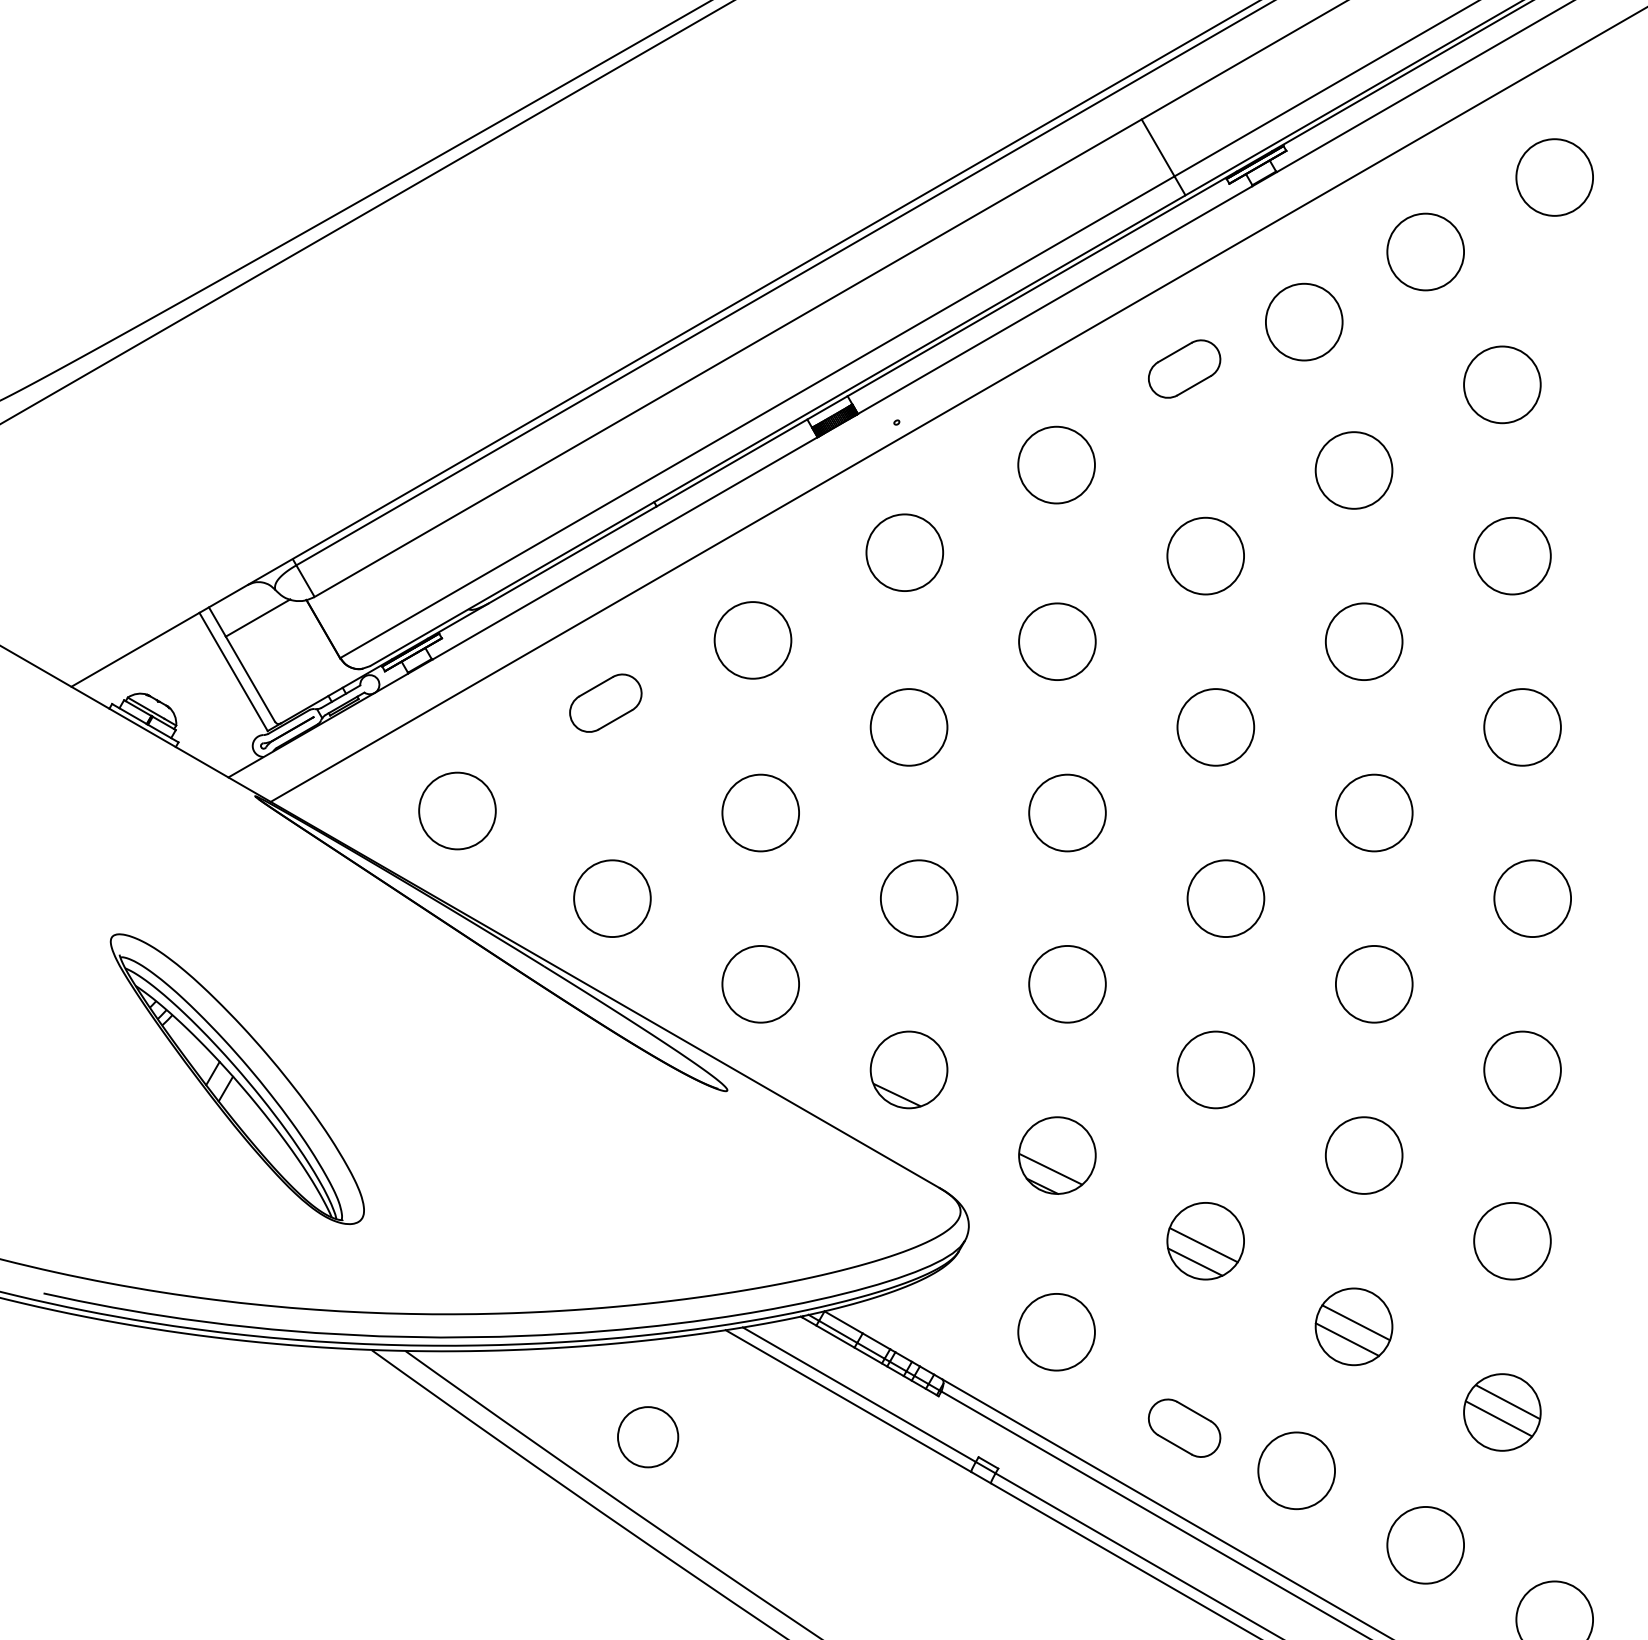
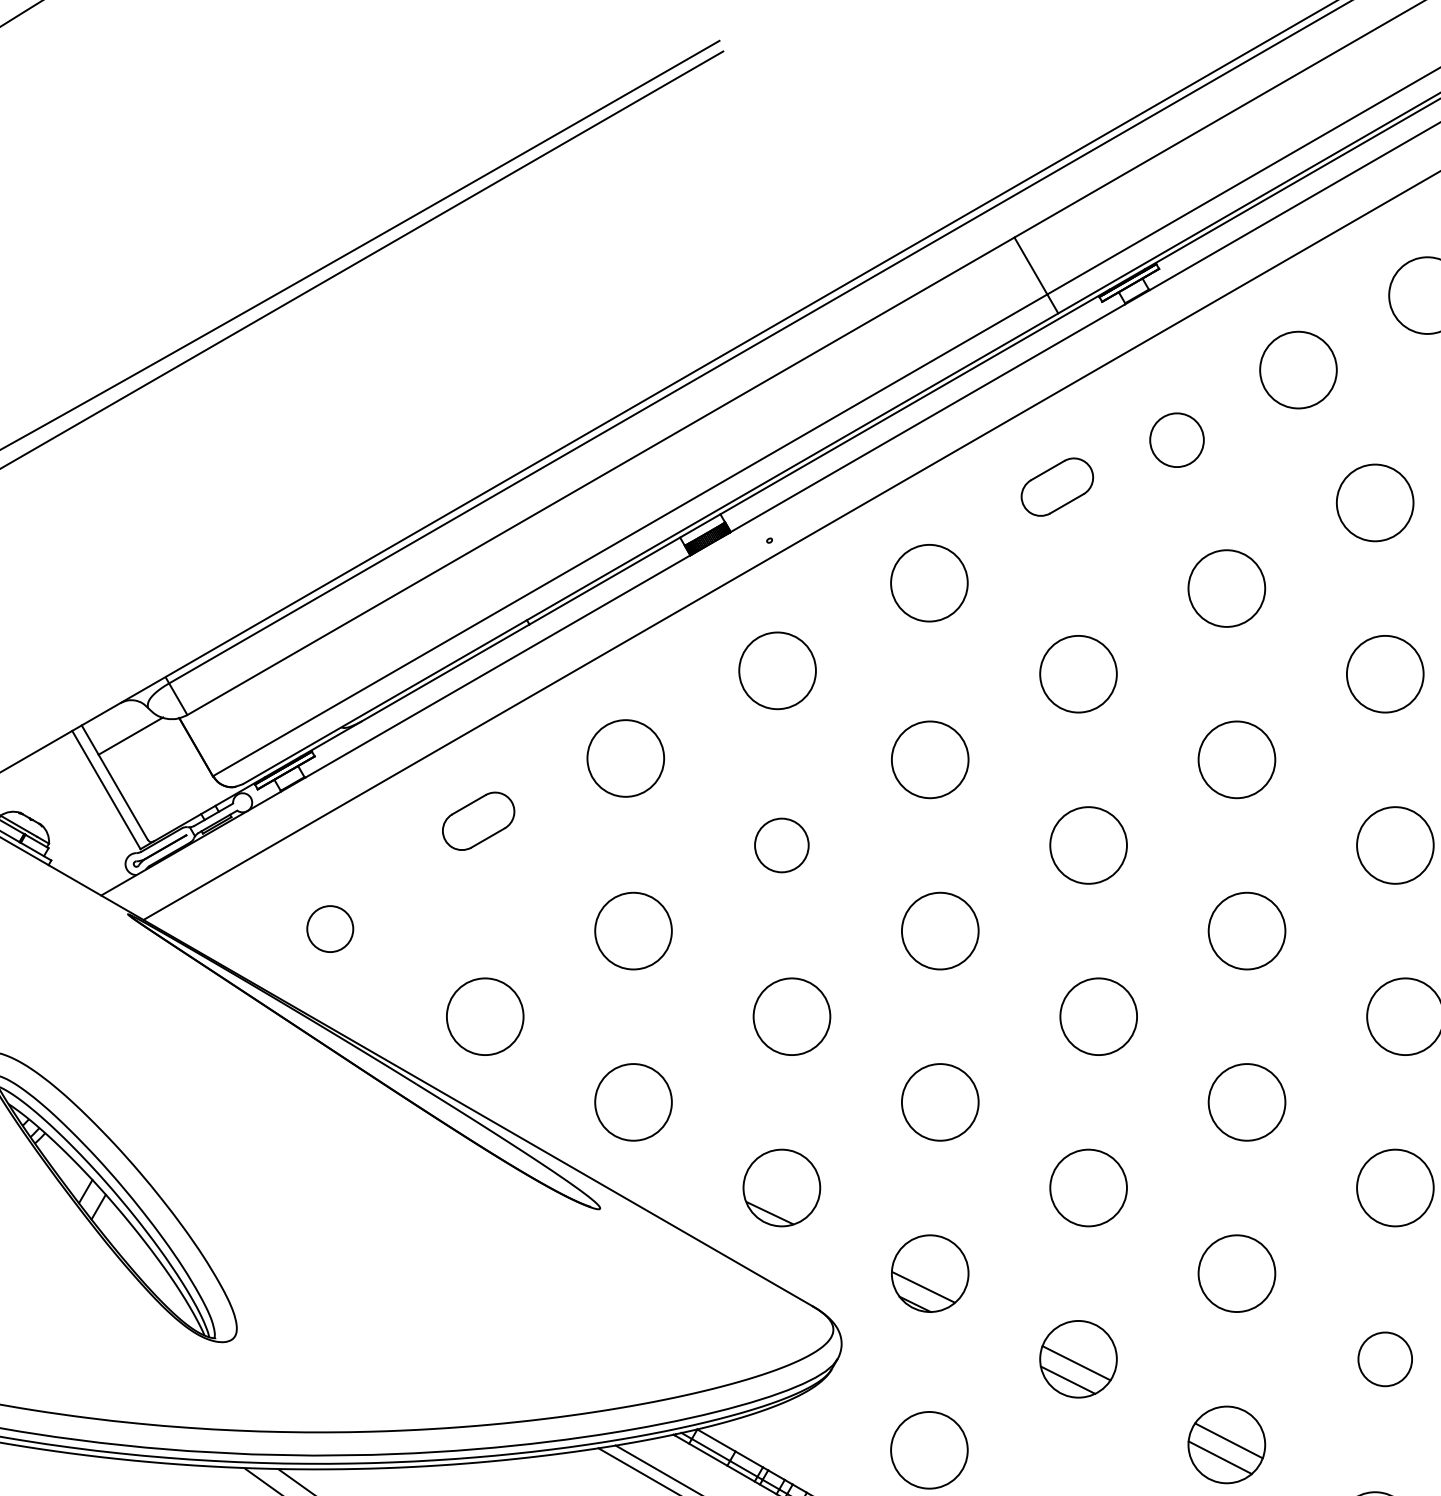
circle: (1303, 321) -> (1176, 439), size x0.7
circle: (908, 727) -> (781, 845), size x0.7
circle: (457, 810) -> (330, 928), size x0.6
circle: (1512, 1241) -> (1385, 1359), size x0.7

